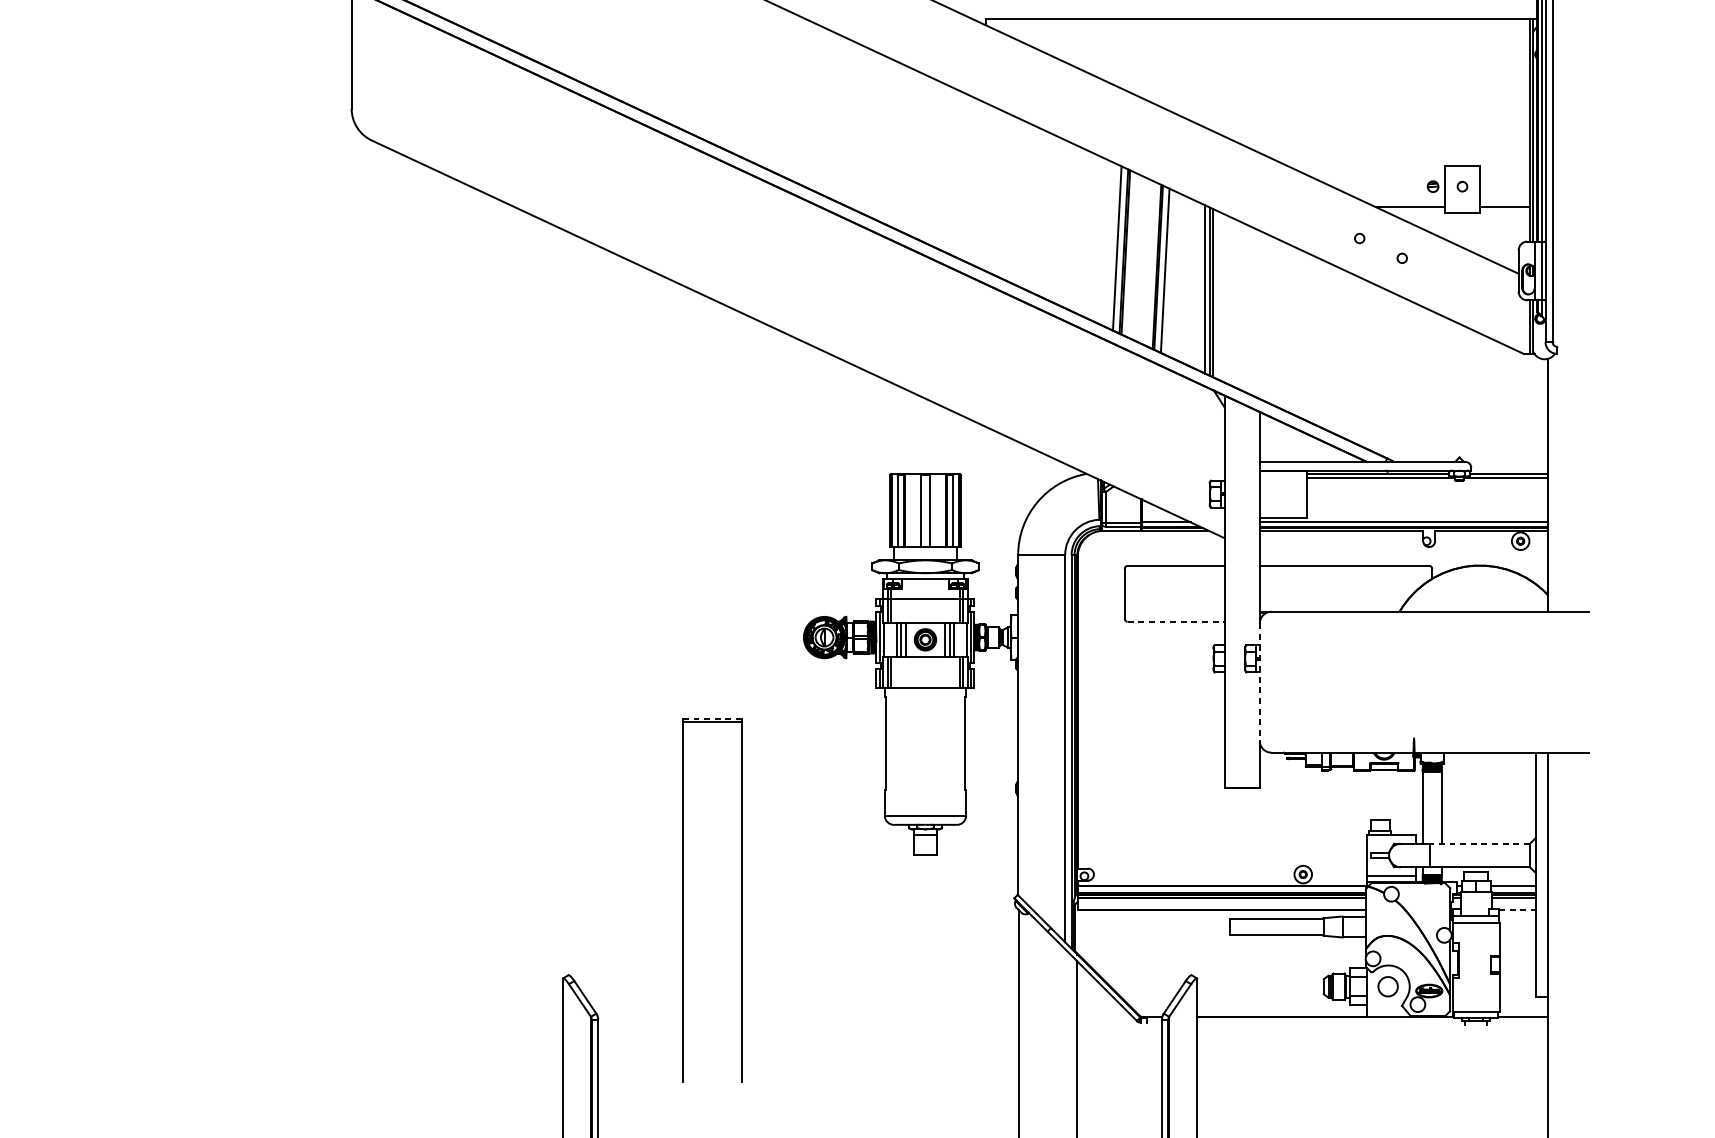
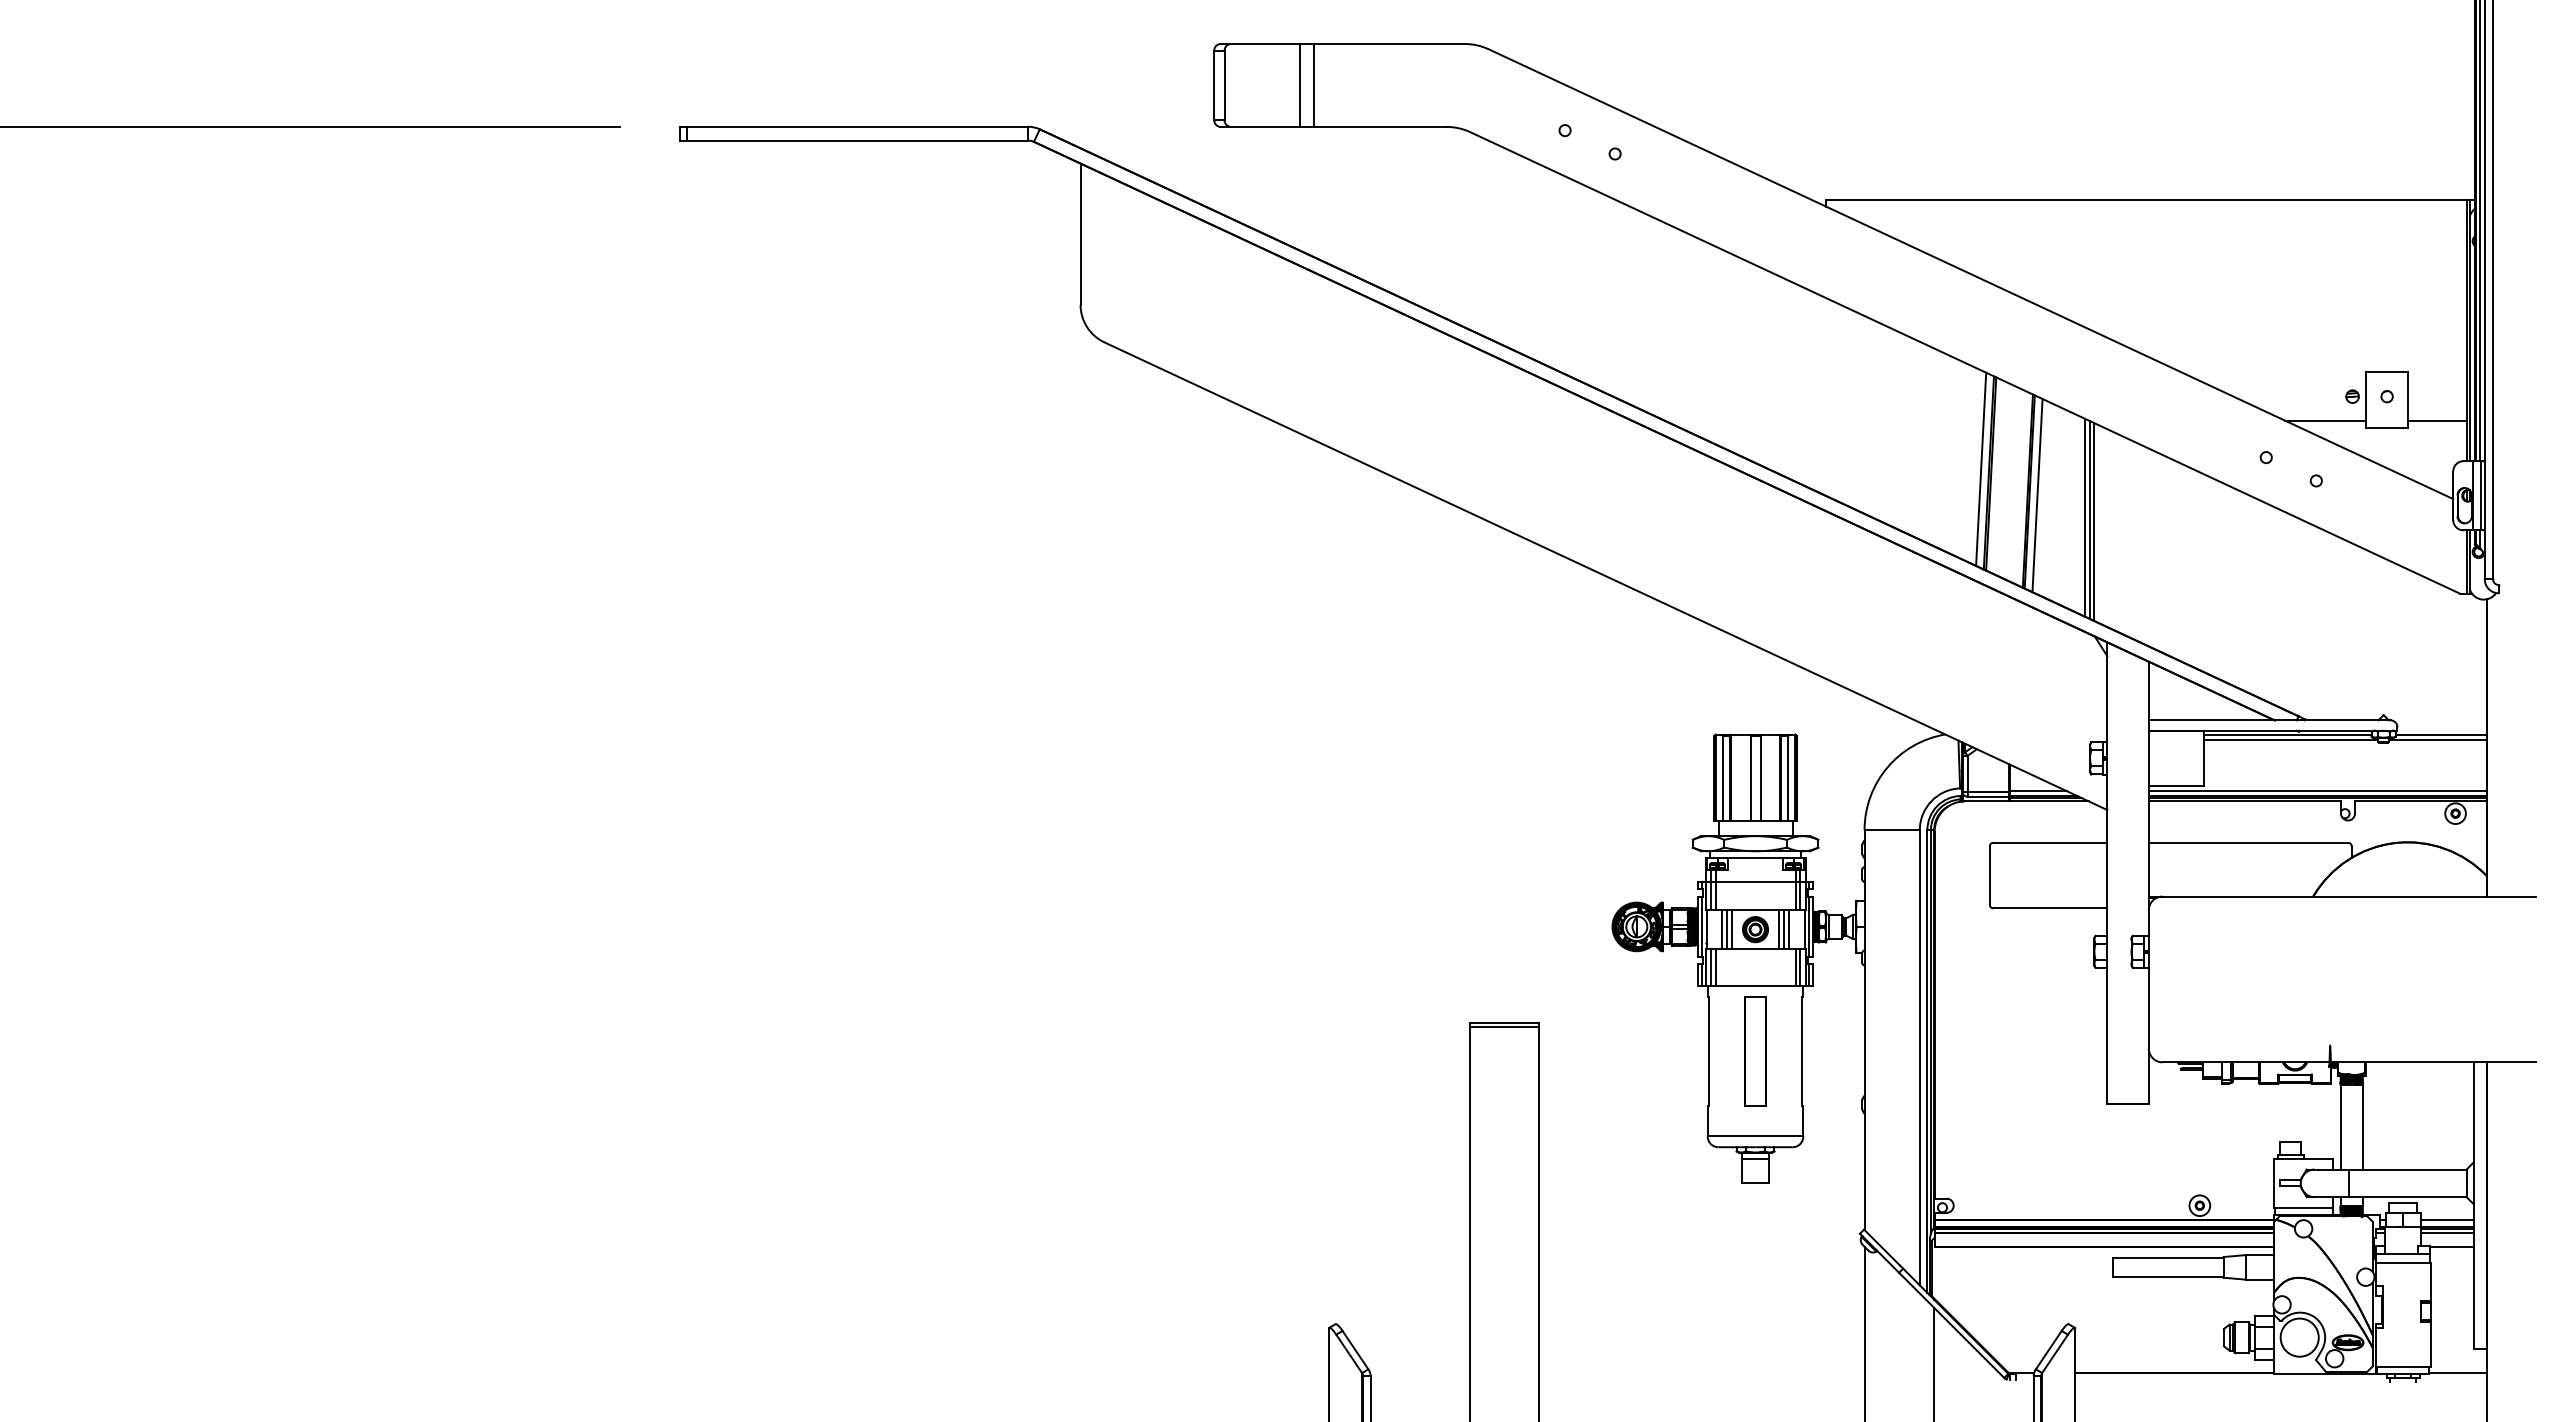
line: (1176, 621) -> (2050, 908), dashed -> solid
line: (1259, 682) -> (2148, 979), dashed -> solid
line: (712, 718) -> (1504, 1022), dashed -> solid
part: (925, 743) -> (1755, 1051), added
line: (1479, 843) -> (2407, 1169), dashed -> solid
line: (1517, 910) -> (2451, 1247), dashed -> solid
circle: (1387, 986) -> (2299, 1337), size x1.67

